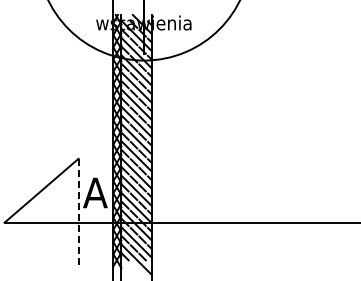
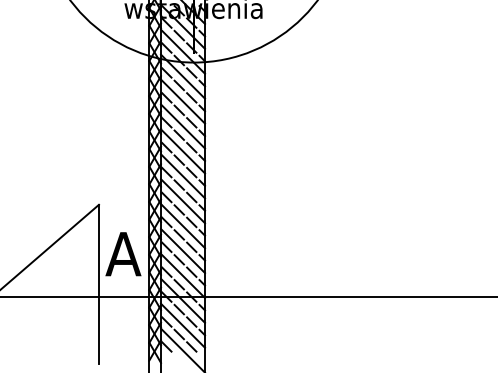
line: (78, 214) -> (98, 285), dashed -> solid

